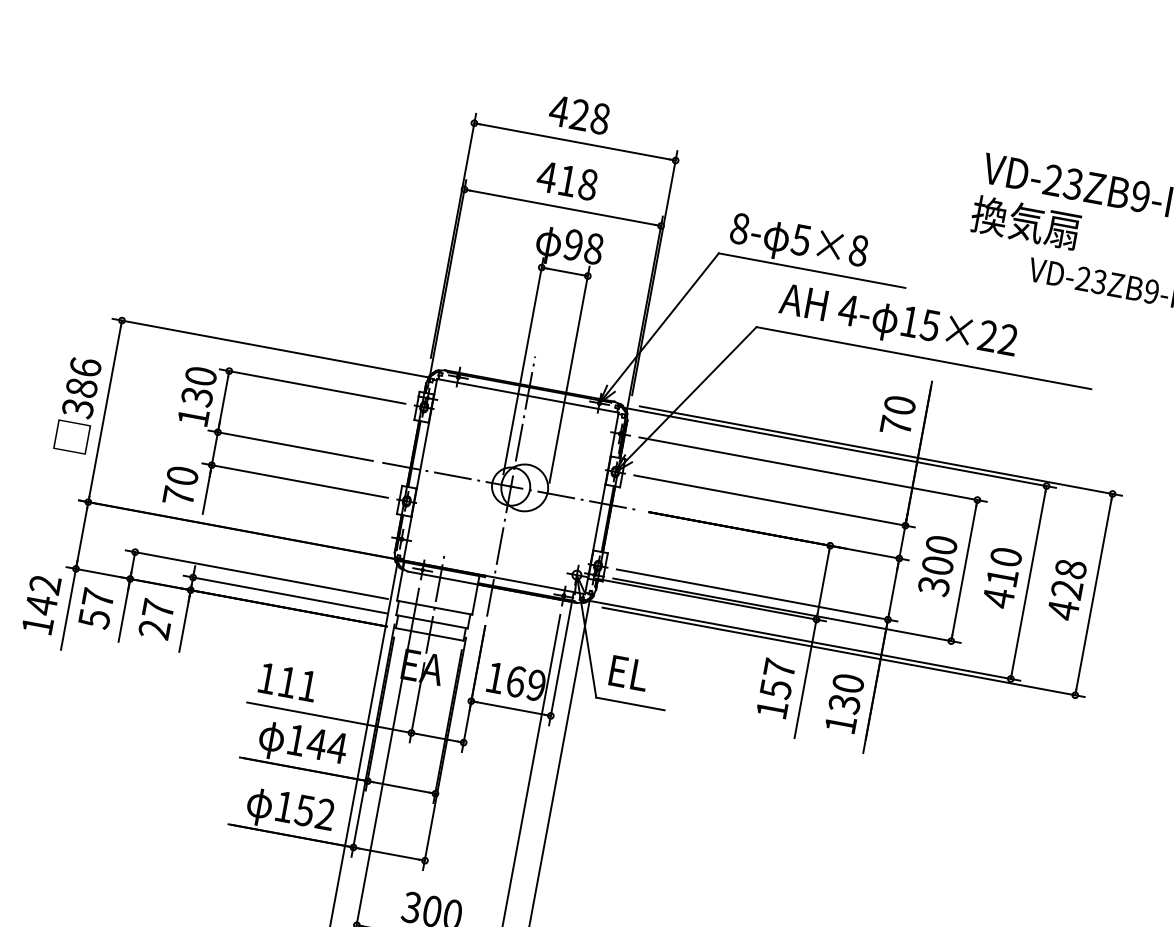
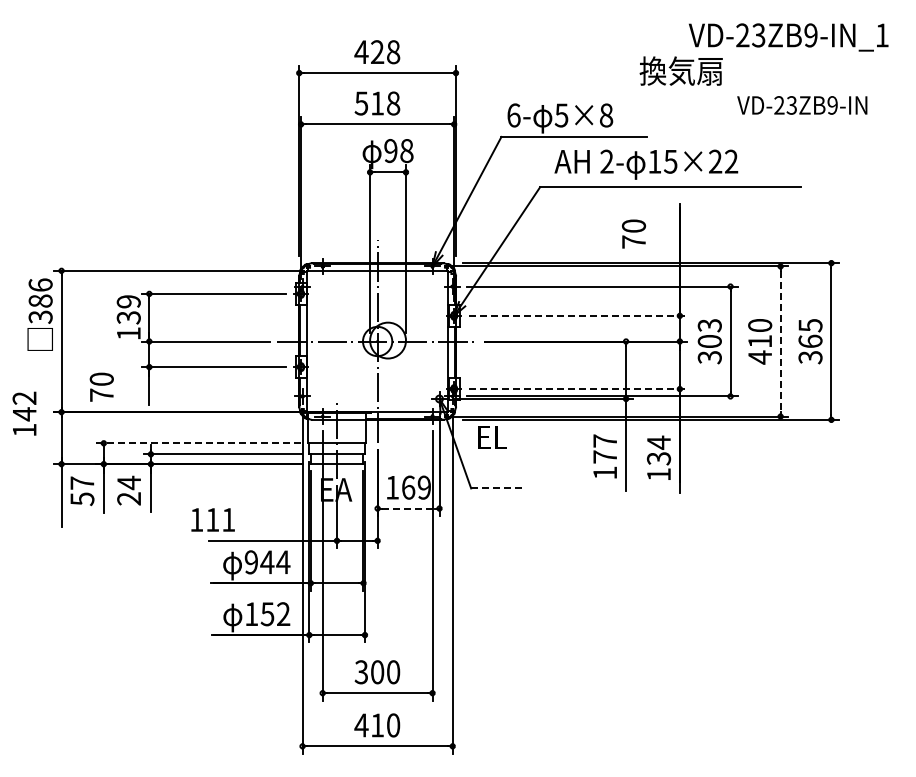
text: (547, 177) -> (361, 103), 418 -> 518
text: (1024, 221) -> (680, 70), moved
text: (739, 228) -> (513, 115), 8- -> 6-
text: (847, 309) -> (606, 161), 4- -> 2-
text: (200, 375) -> (128, 301), 130 -> 139
text: (77, 404) -> (39, 314), moved
text: (898, 414) -> (634, 233), moved
text: (180, 485) -> (101, 386), moved
line: (775, 501) -> (578, 315), solid -> dashed
text: (941, 545) -> (709, 325), 300 -> 303
line: (256, 574) -> (198, 443), solid -> dashed
line: (1028, 582) -> (780, 341), solid -> dashed
text: (1067, 589) -> (810, 341), 428 -> 365
line: (757, 596) -> (578, 389), solid -> dashed
text: (41, 604) -> (24, 413), moved
text: (157, 608) -> (128, 482), 27 -> 24
text: (629, 673) -> (492, 437), moved
text: (287, 681) -> (212, 519), moved
text: (847, 683) -> (658, 442), 130 -> 134
text: (776, 688) -> (605, 456), 157 -> 177
line: (630, 703) -> (497, 488), solid -> dashed
line: (511, 708) -> (408, 508), solid -> dashed
text: (295, 740) -> (250, 562), 144 -> 944

